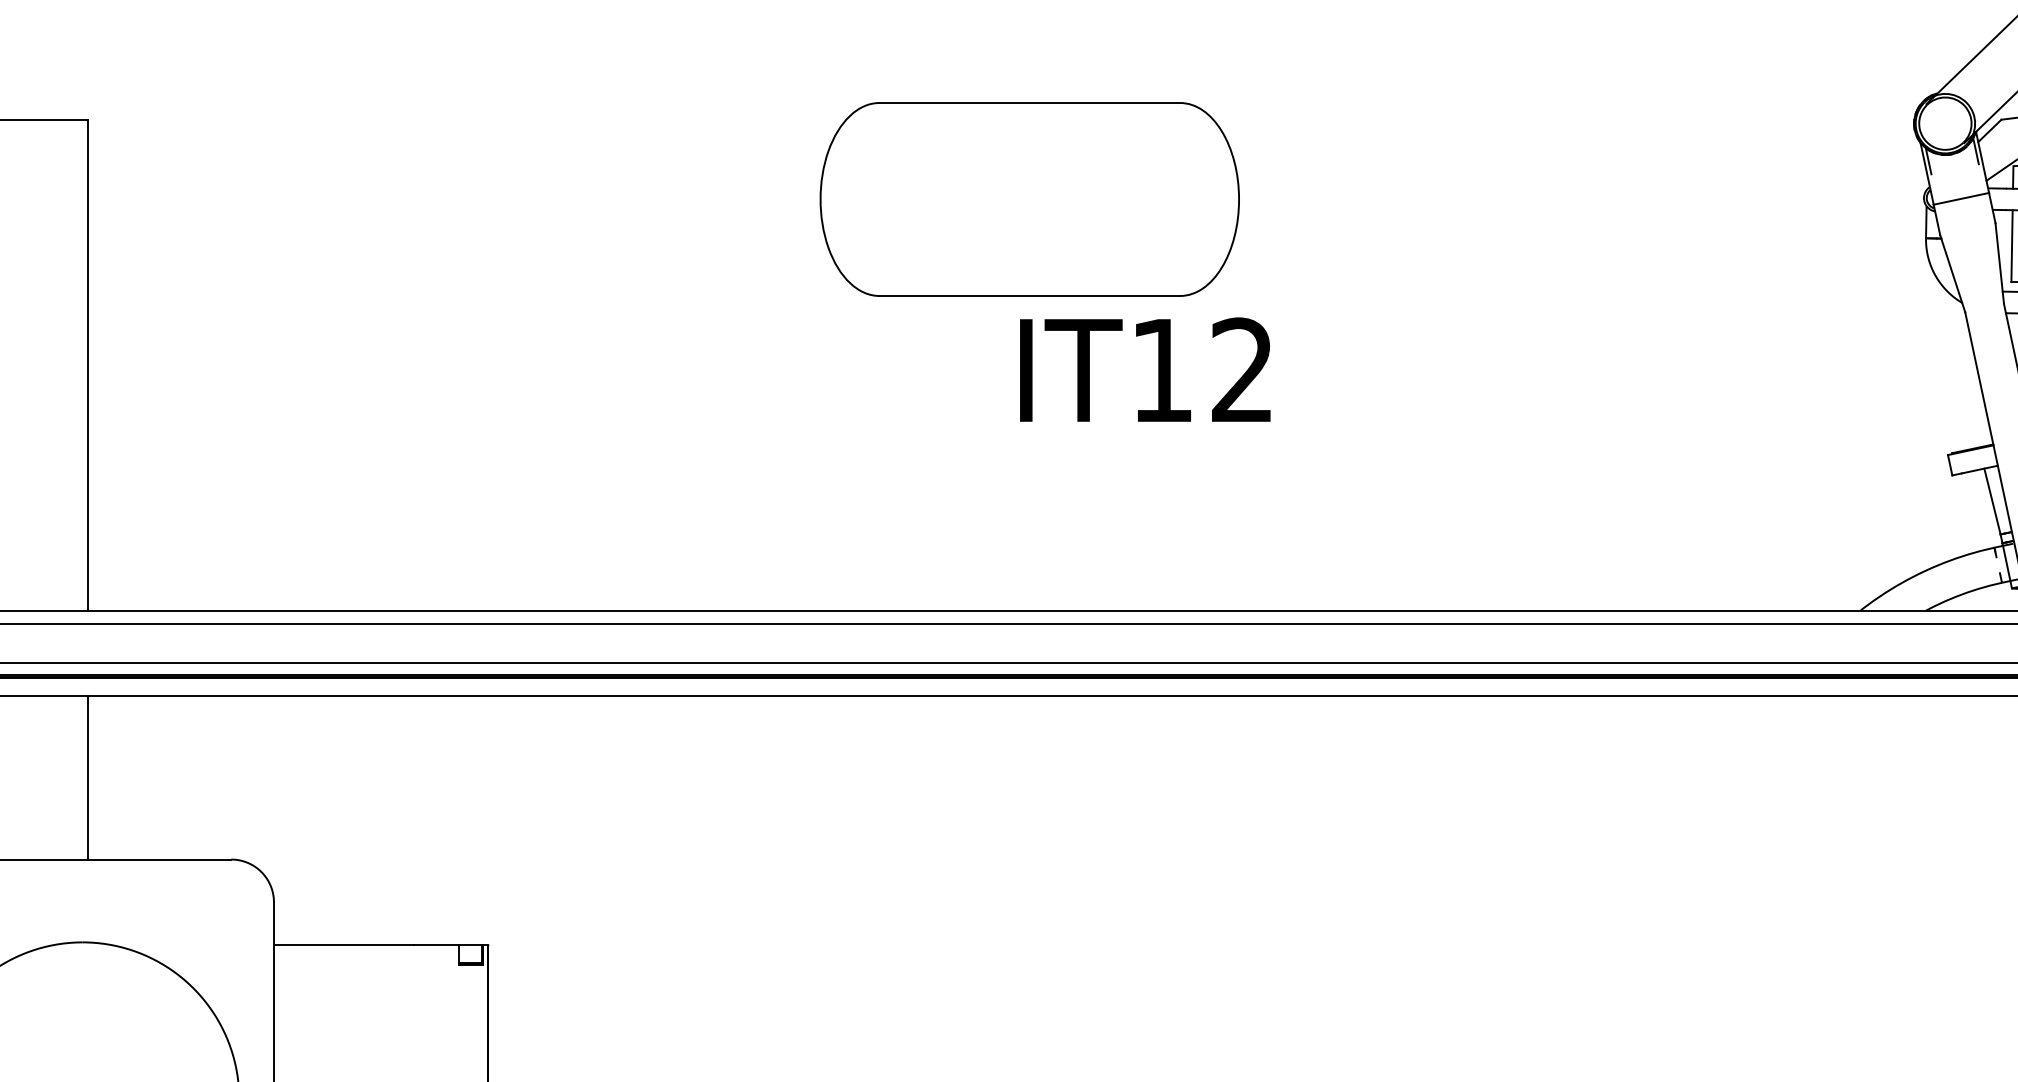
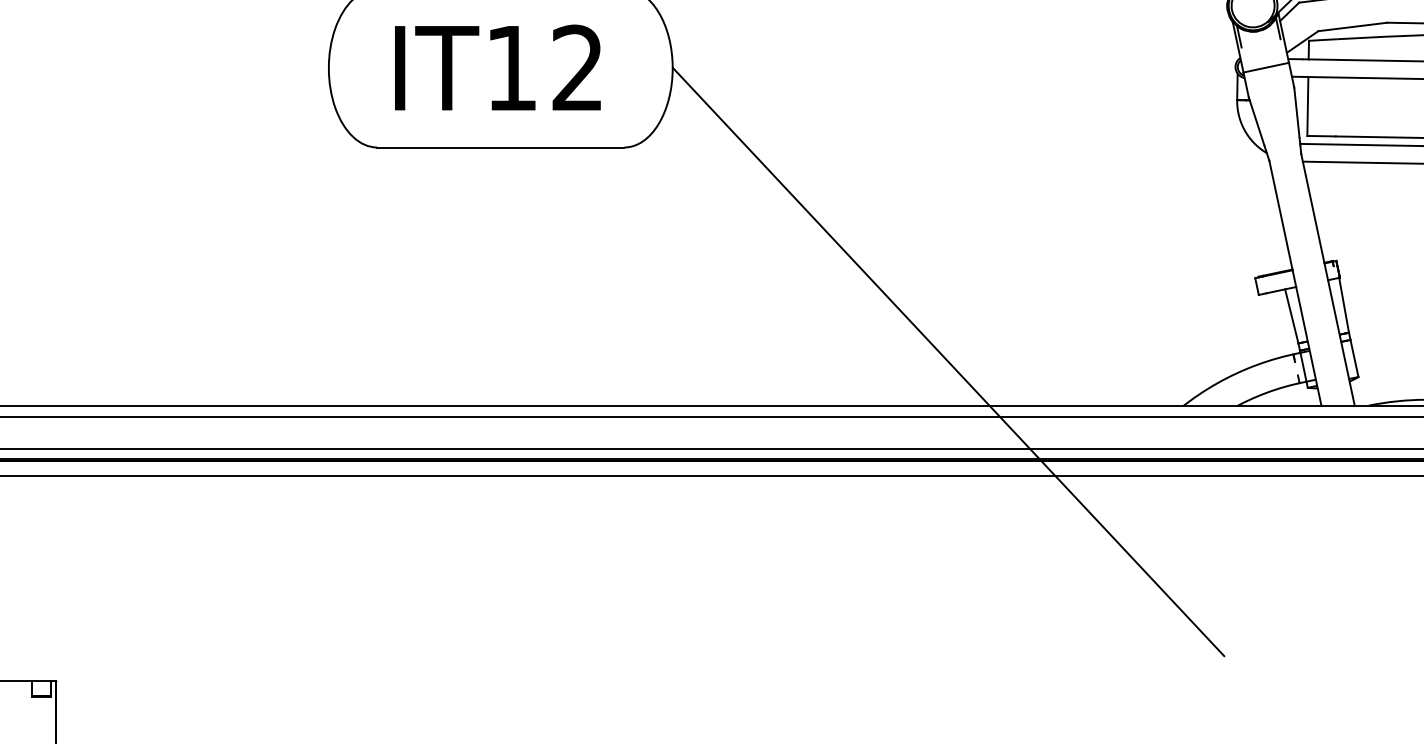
text: (1145, 369) -> (498, 67), moved
line: (1574, 556) -> (948, 361), added

